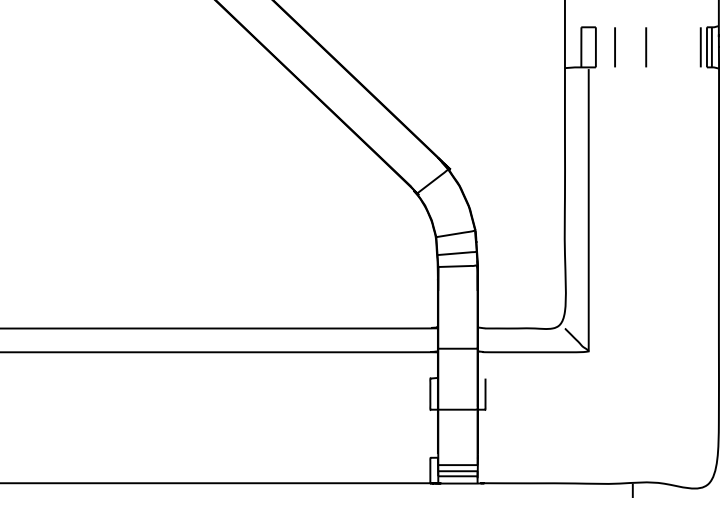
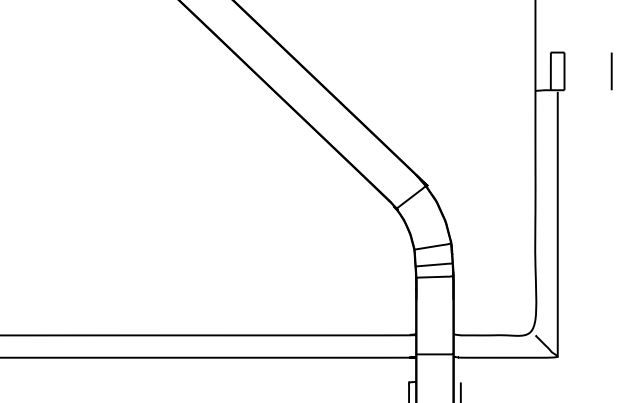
line: (614, 47) -> (581, 71), removed

